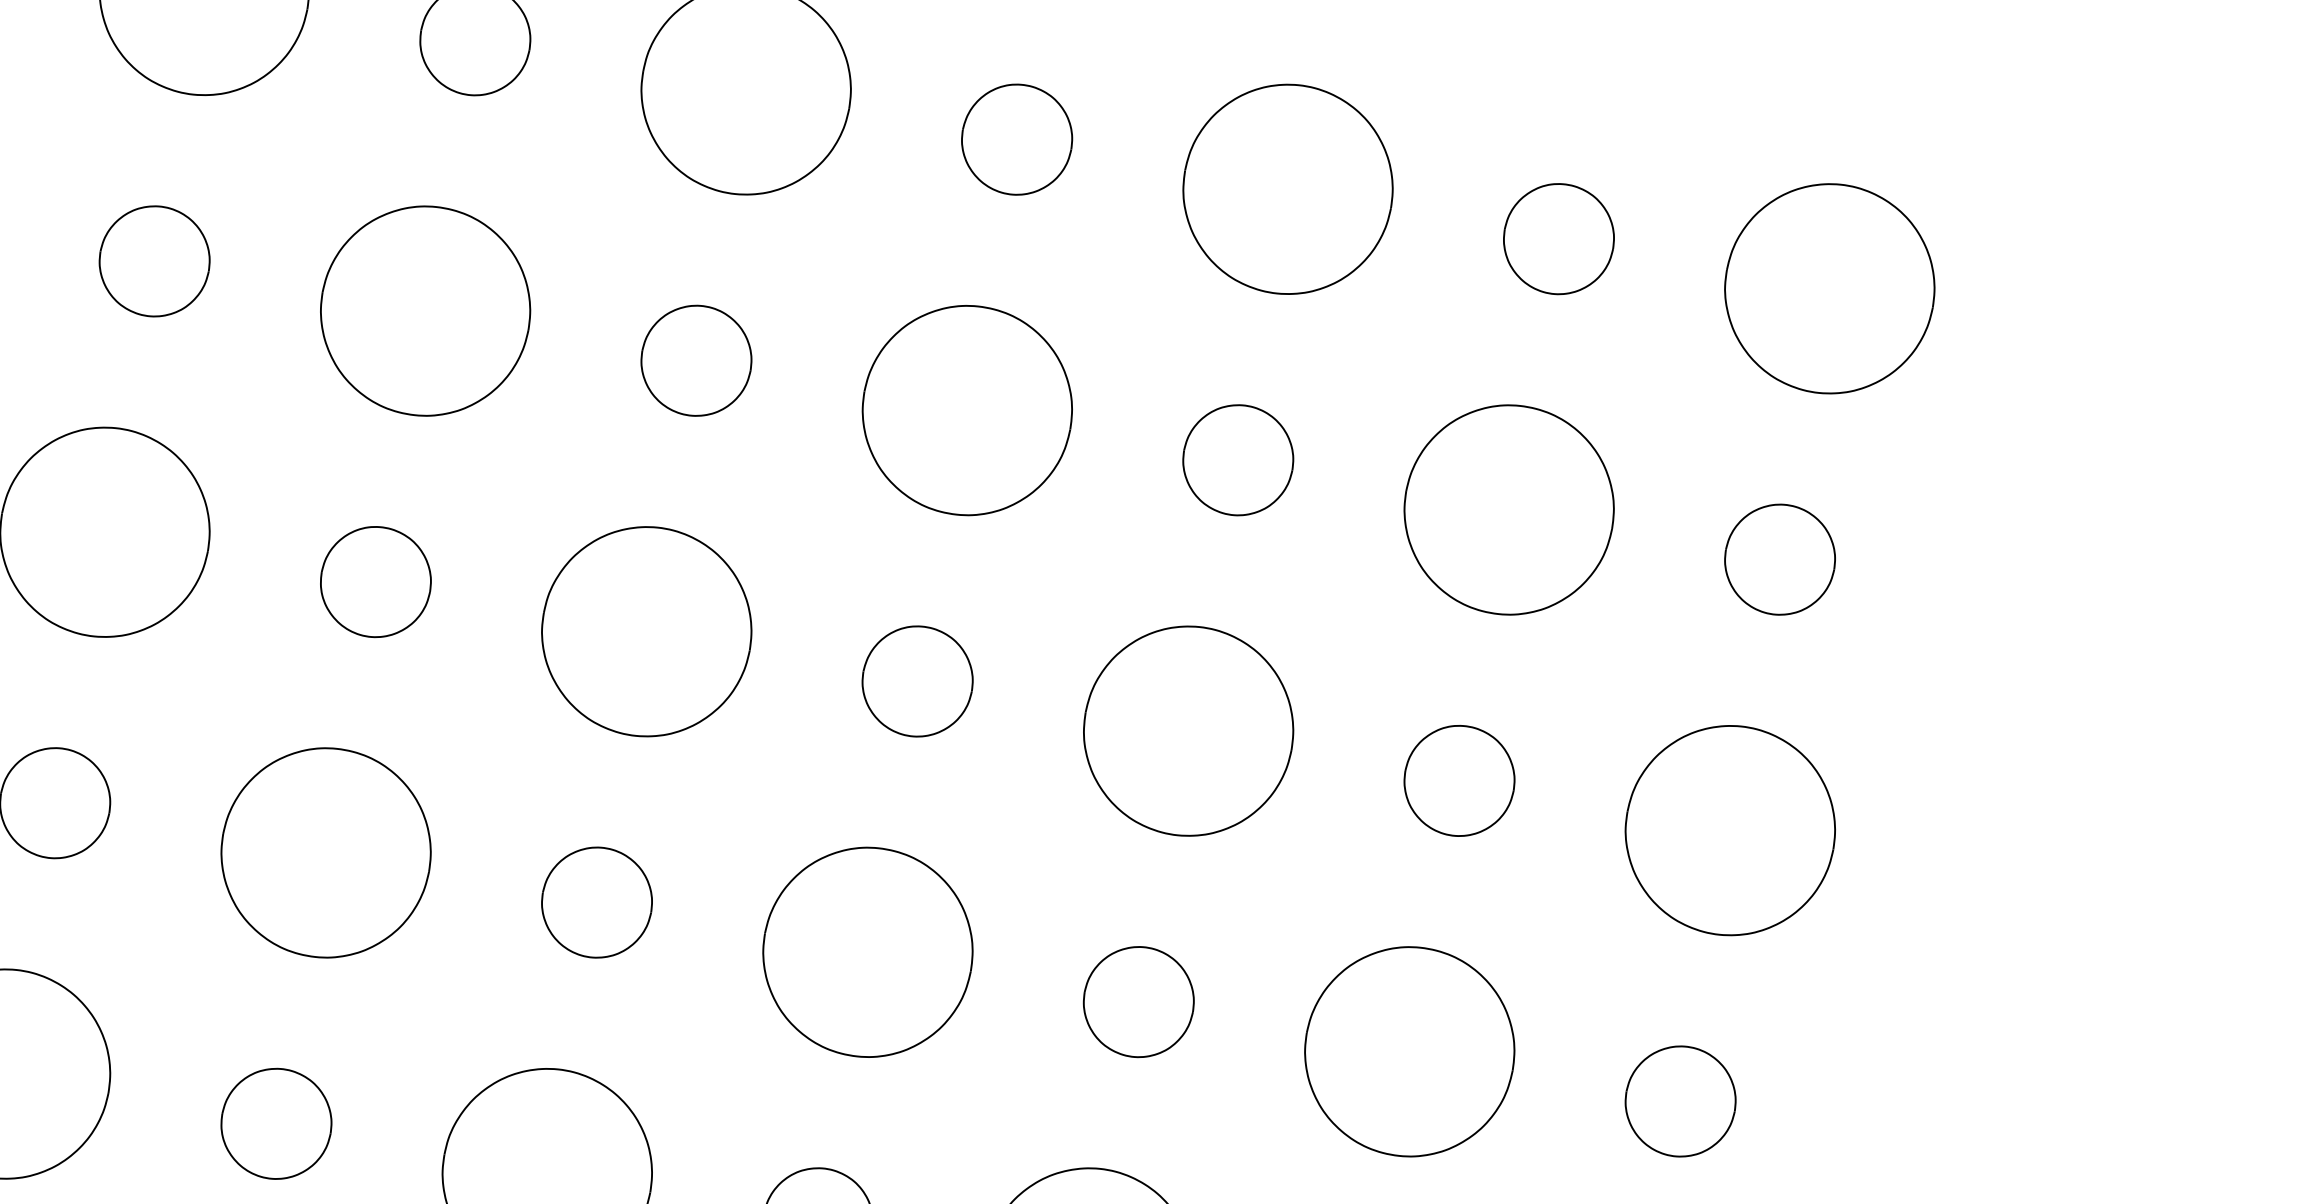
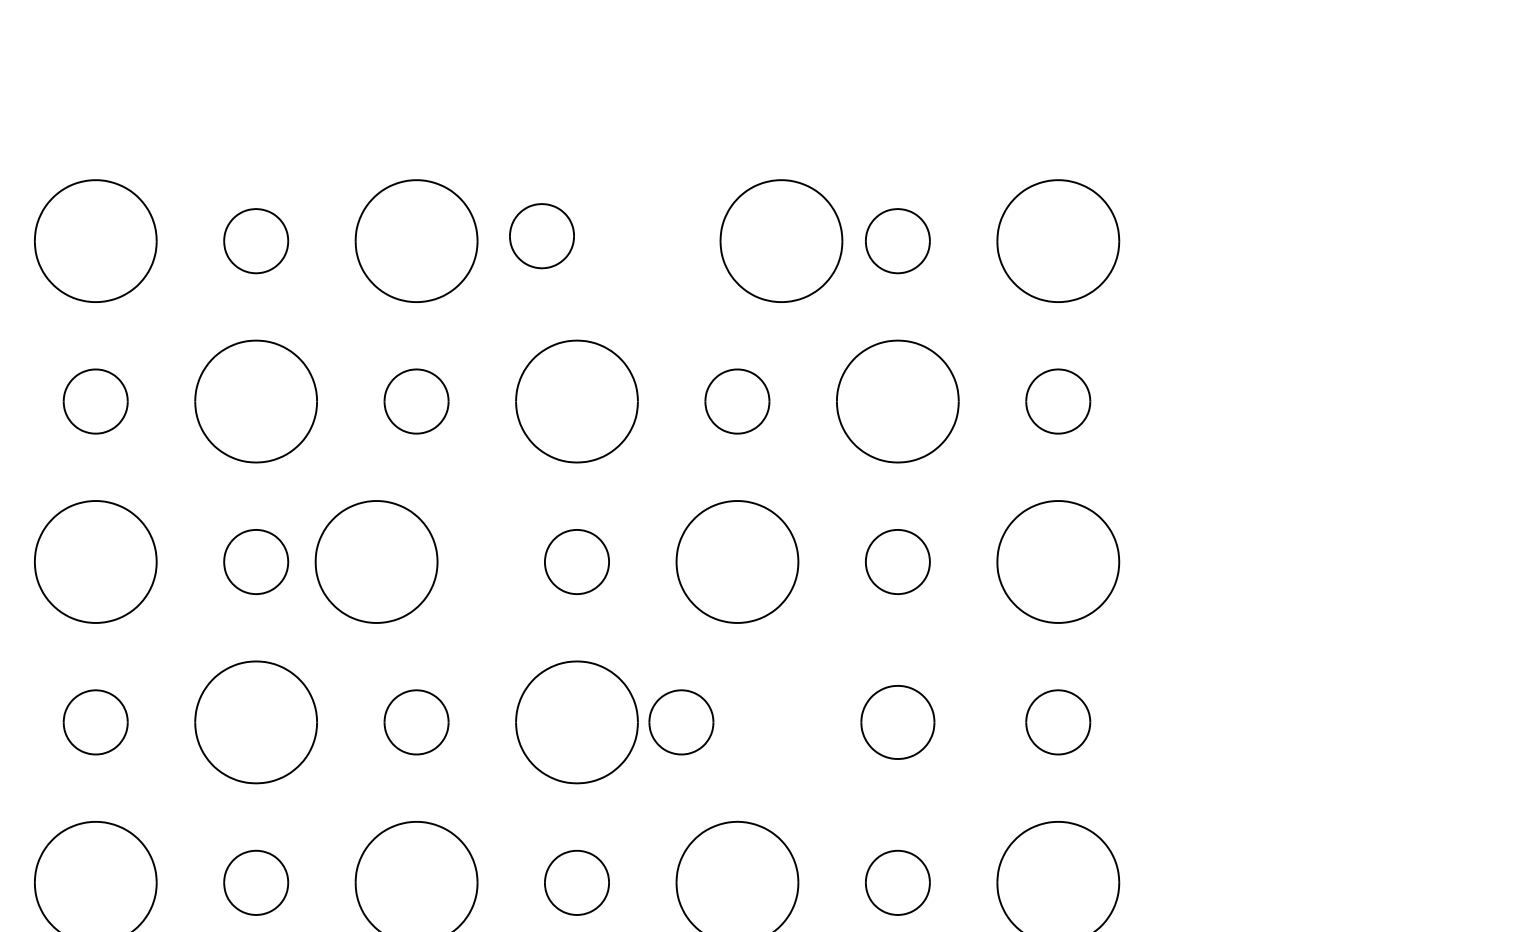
part: (1016, 140) -> (541, 236), moved
part: (1288, 188) -> (781, 240), moved
part: (646, 630) -> (376, 561), moved
part: (1138, 1002) -> (681, 722), moved
part: (1409, 1051) -> (897, 722), size x0.6

